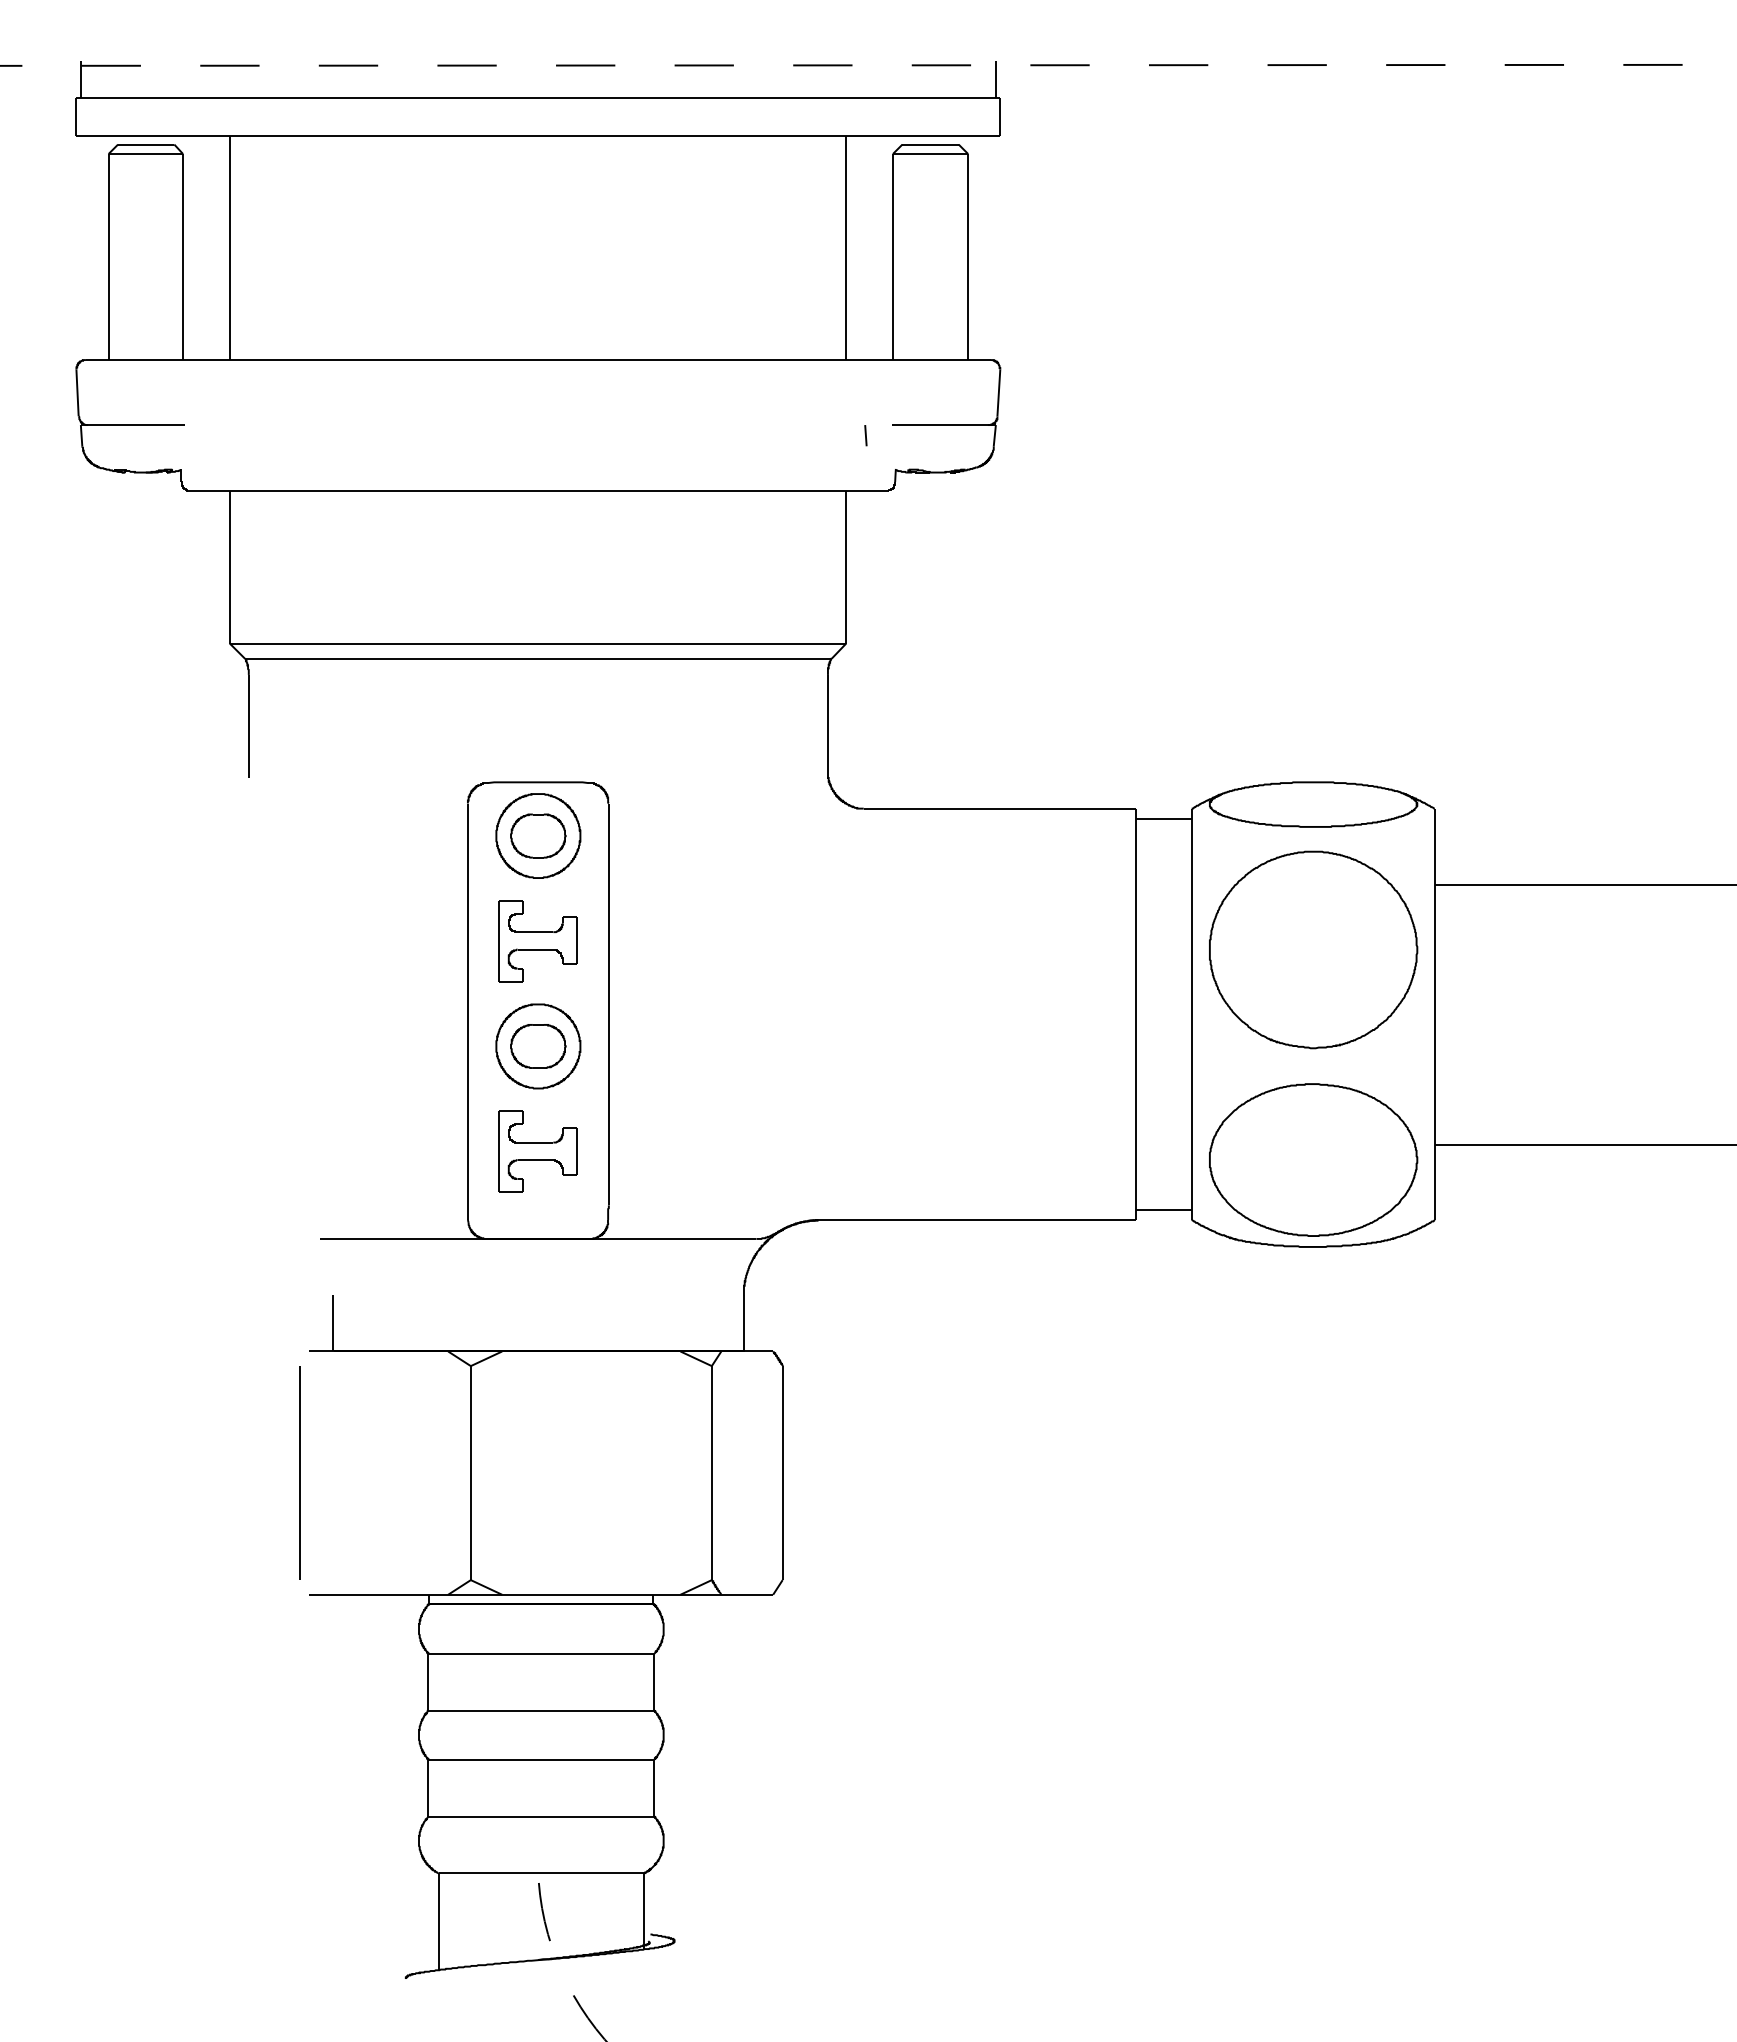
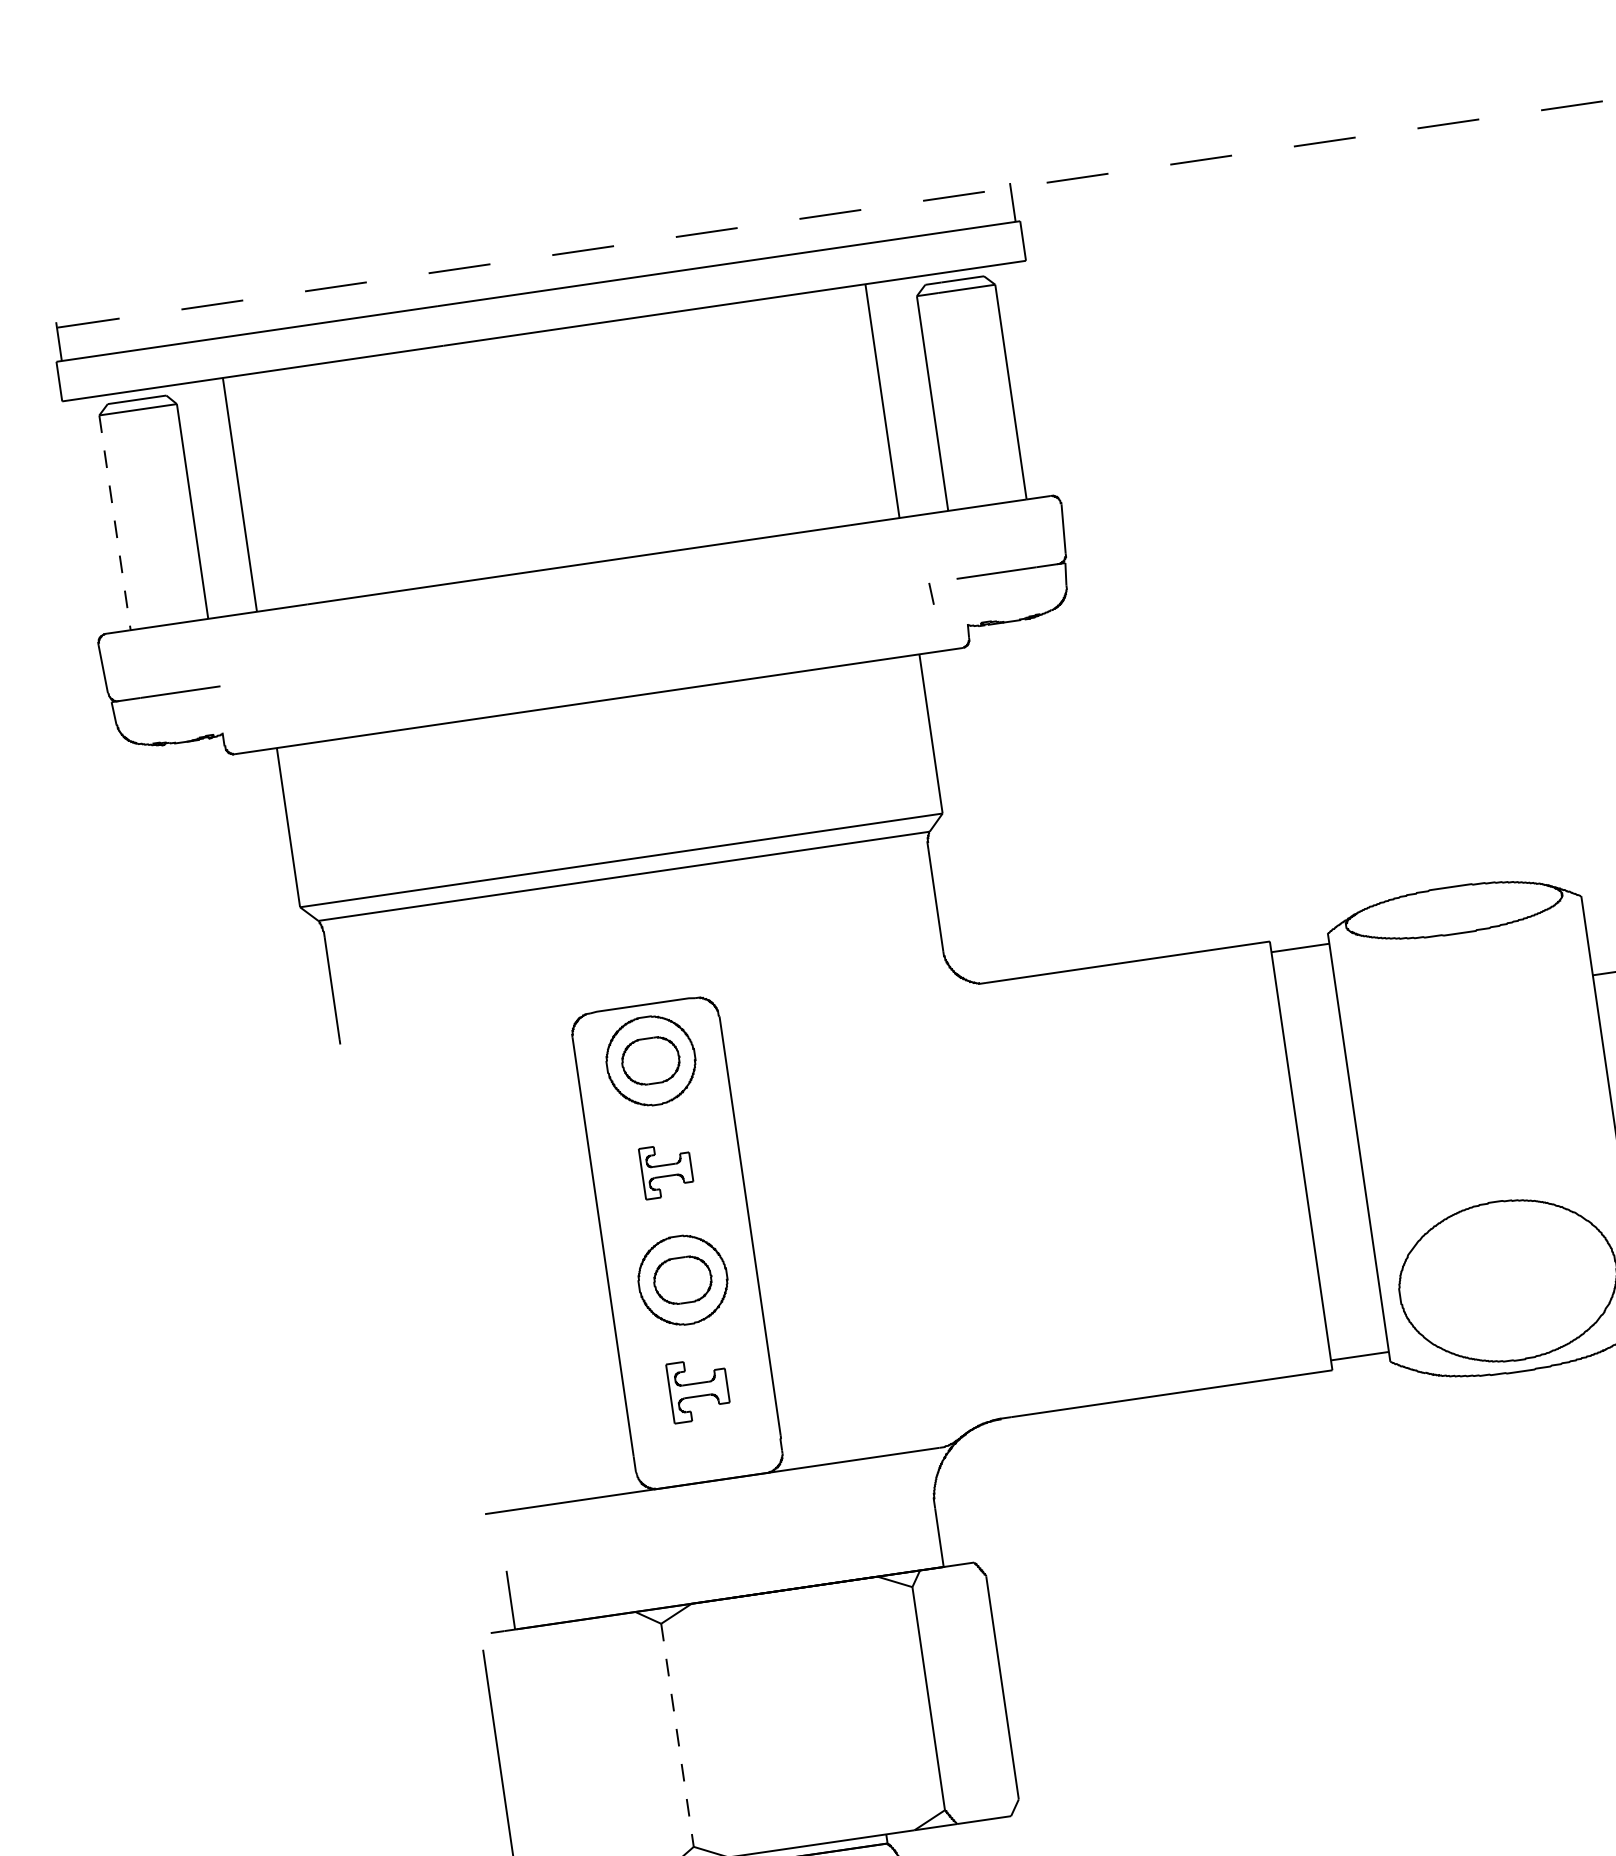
line: (108, 257) -> (114, 523), solid -> dashed
part: (537, 941) -> (666, 1171), size x0.6
part: (1313, 949) -> (1476, 1061), removed
part: (537, 1151) -> (698, 1389), size x0.7
line: (470, 1473) -> (677, 1735), solid -> dashed

